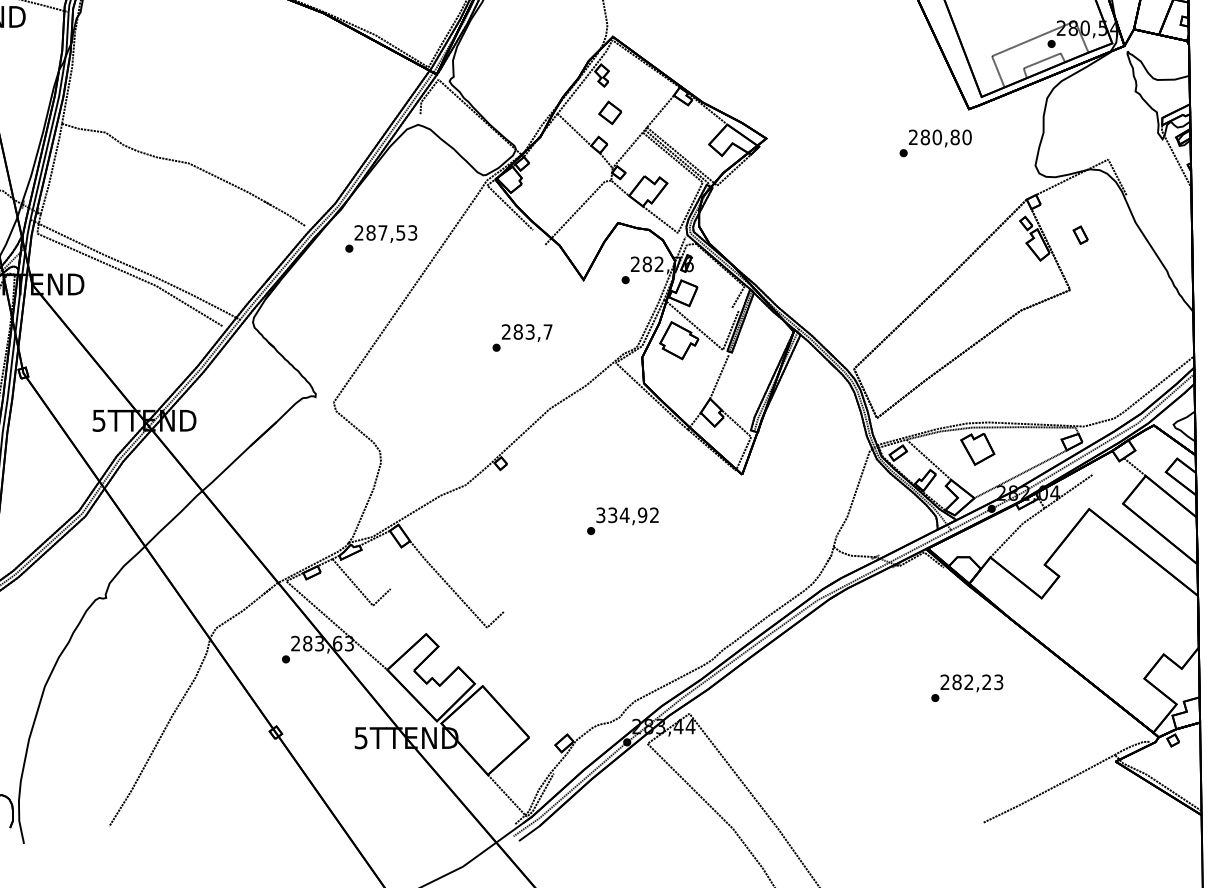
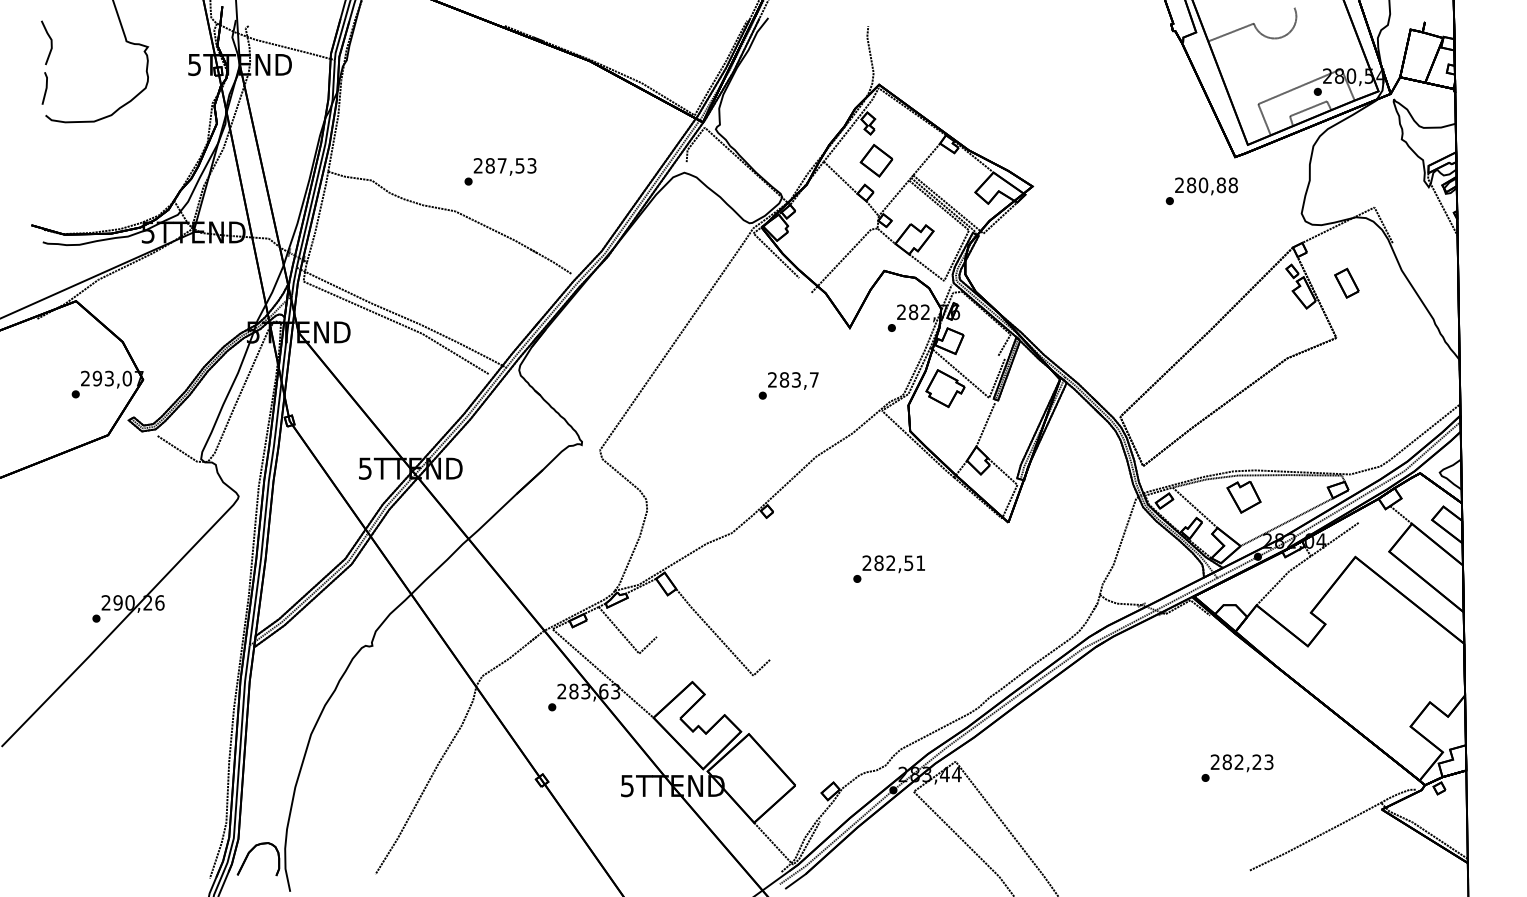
part: (610, 112) -> (876, 160), size x1.43
text: (966, 136) -> (1232, 184), 280,80 -> 280,88
part: (1080, 234) -> (1346, 282), size x1.67
text: (381, 238) -> (500, 171), moved
text: (627, 515) -> (893, 563), 334,92 -> 282,51
text: (967, 687) -> (1237, 767), moved

